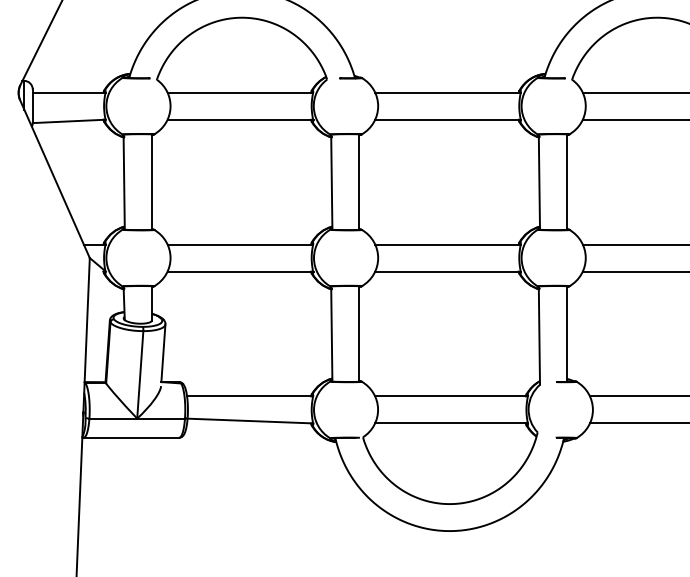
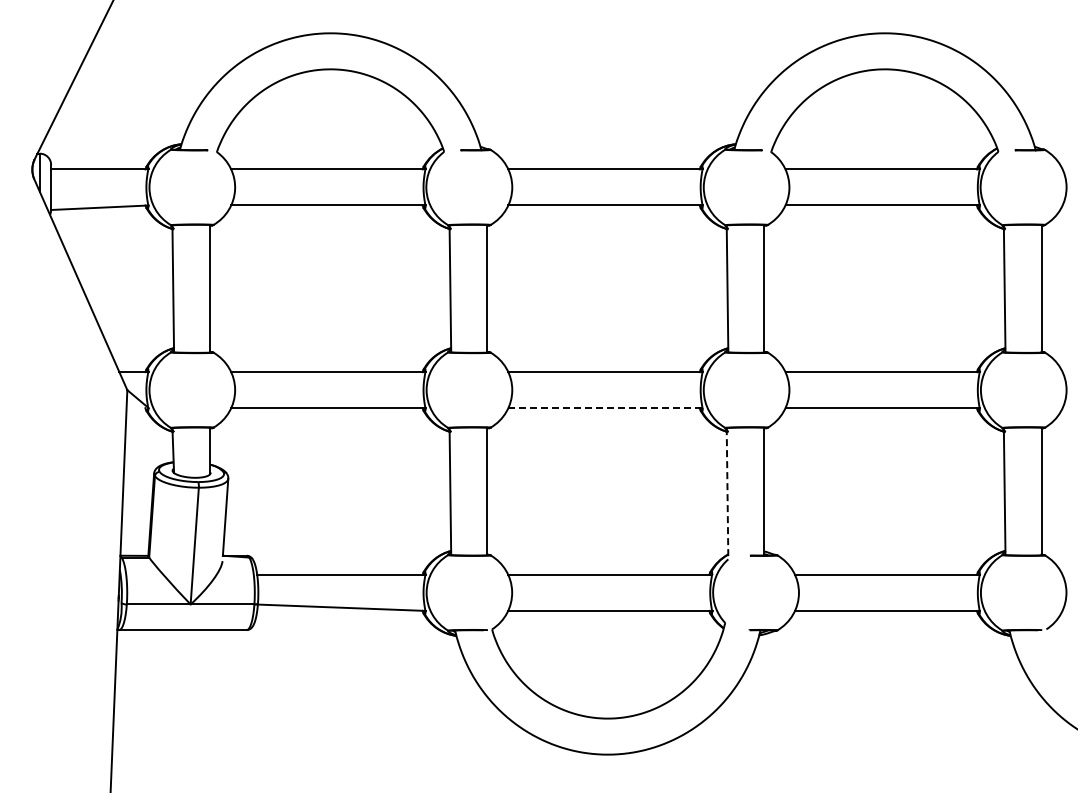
line: (448, 271) -> (606, 408), solid -> dashed
line: (539, 335) -> (727, 493), solid -> dashed

